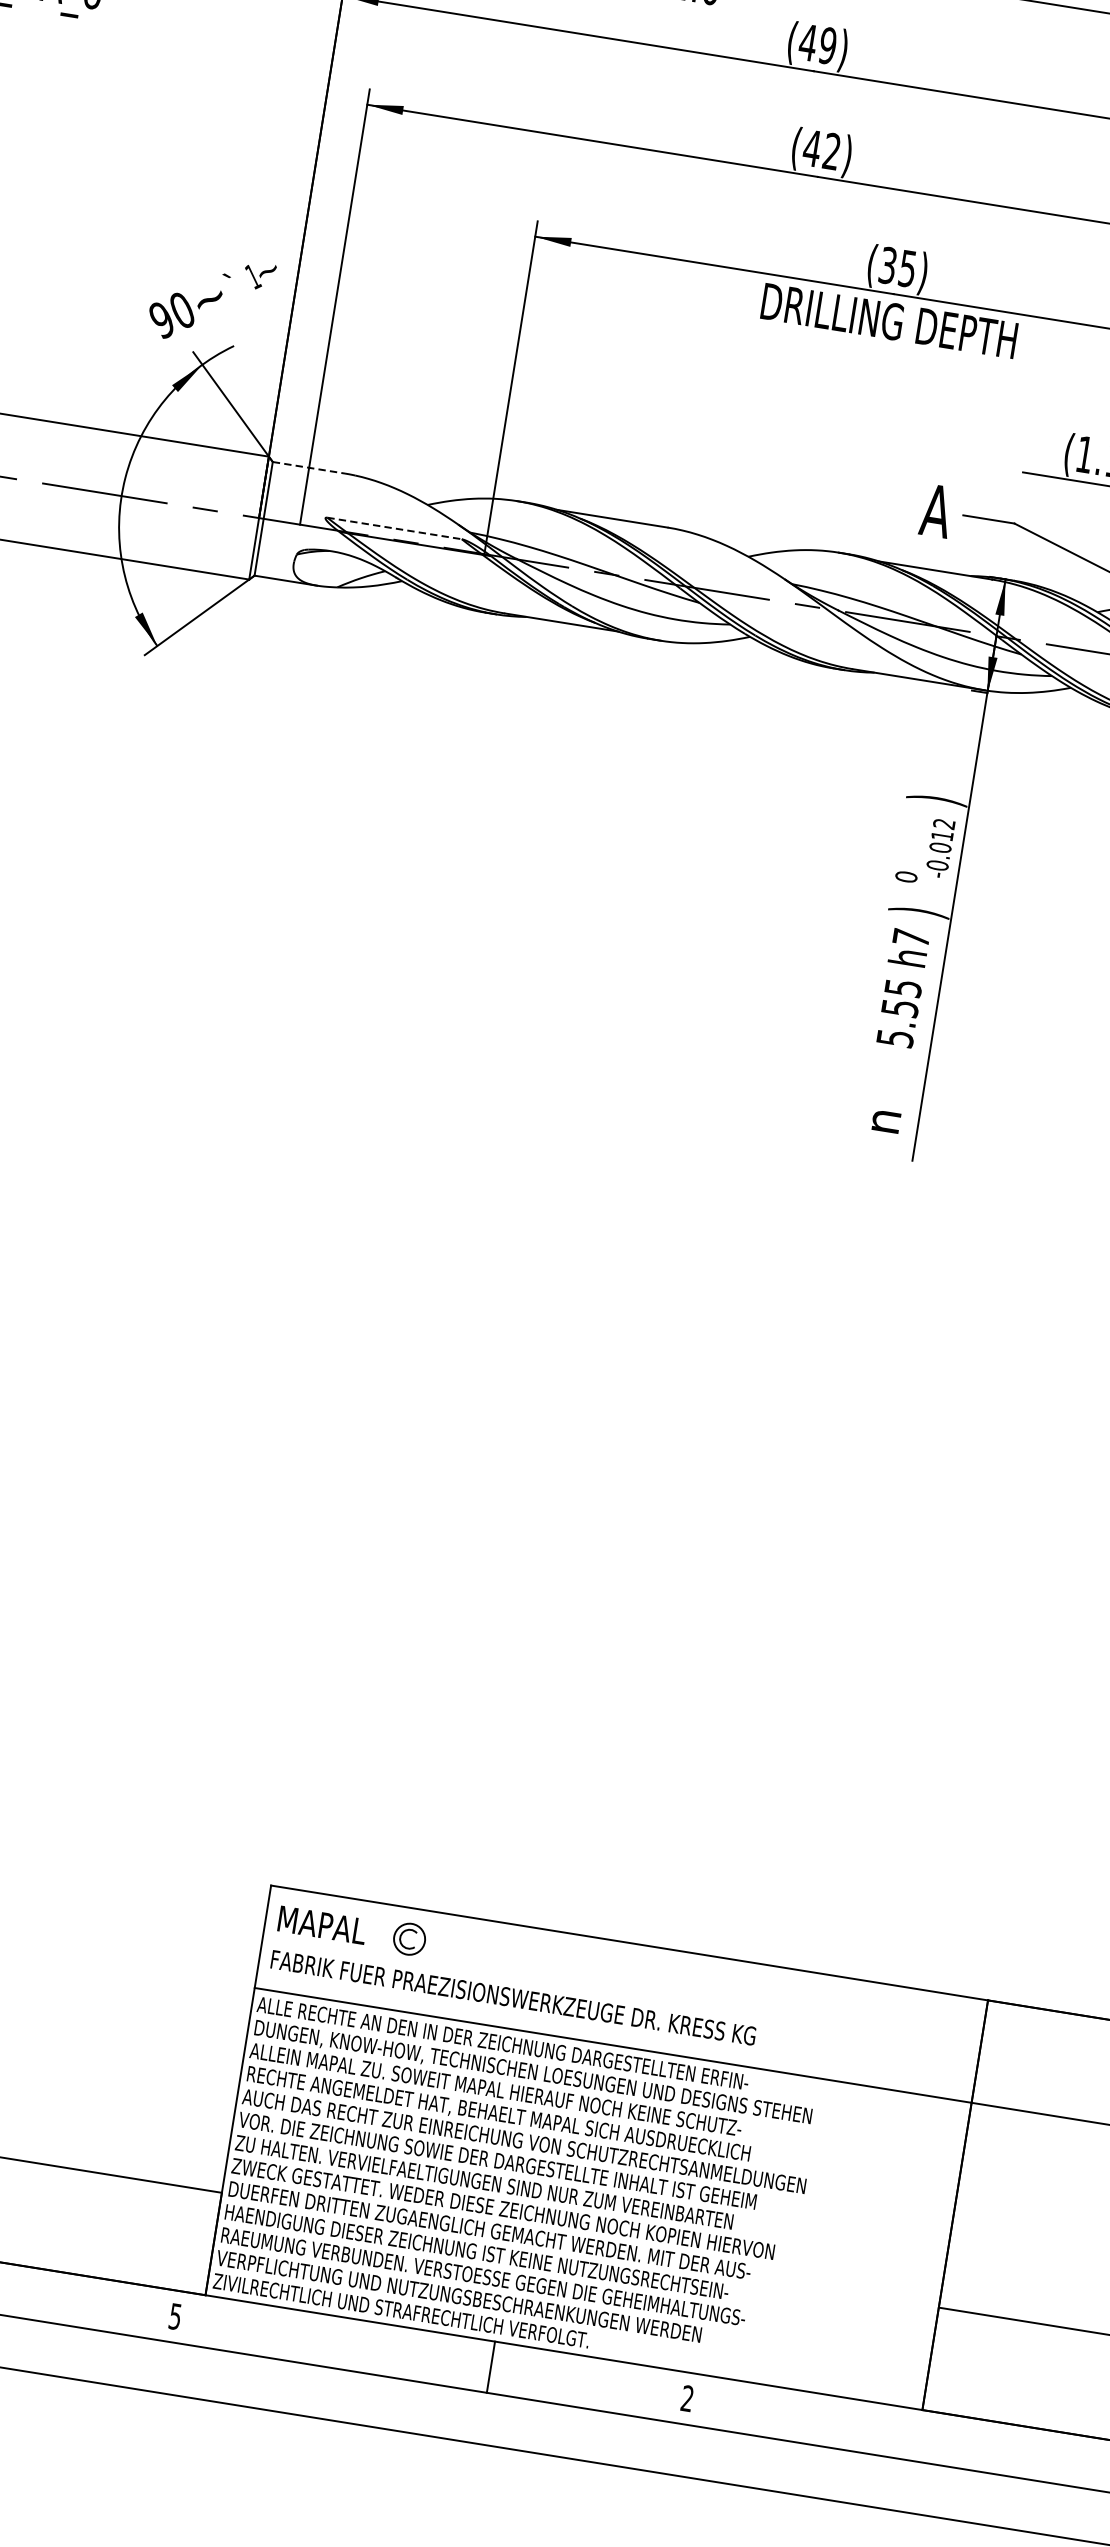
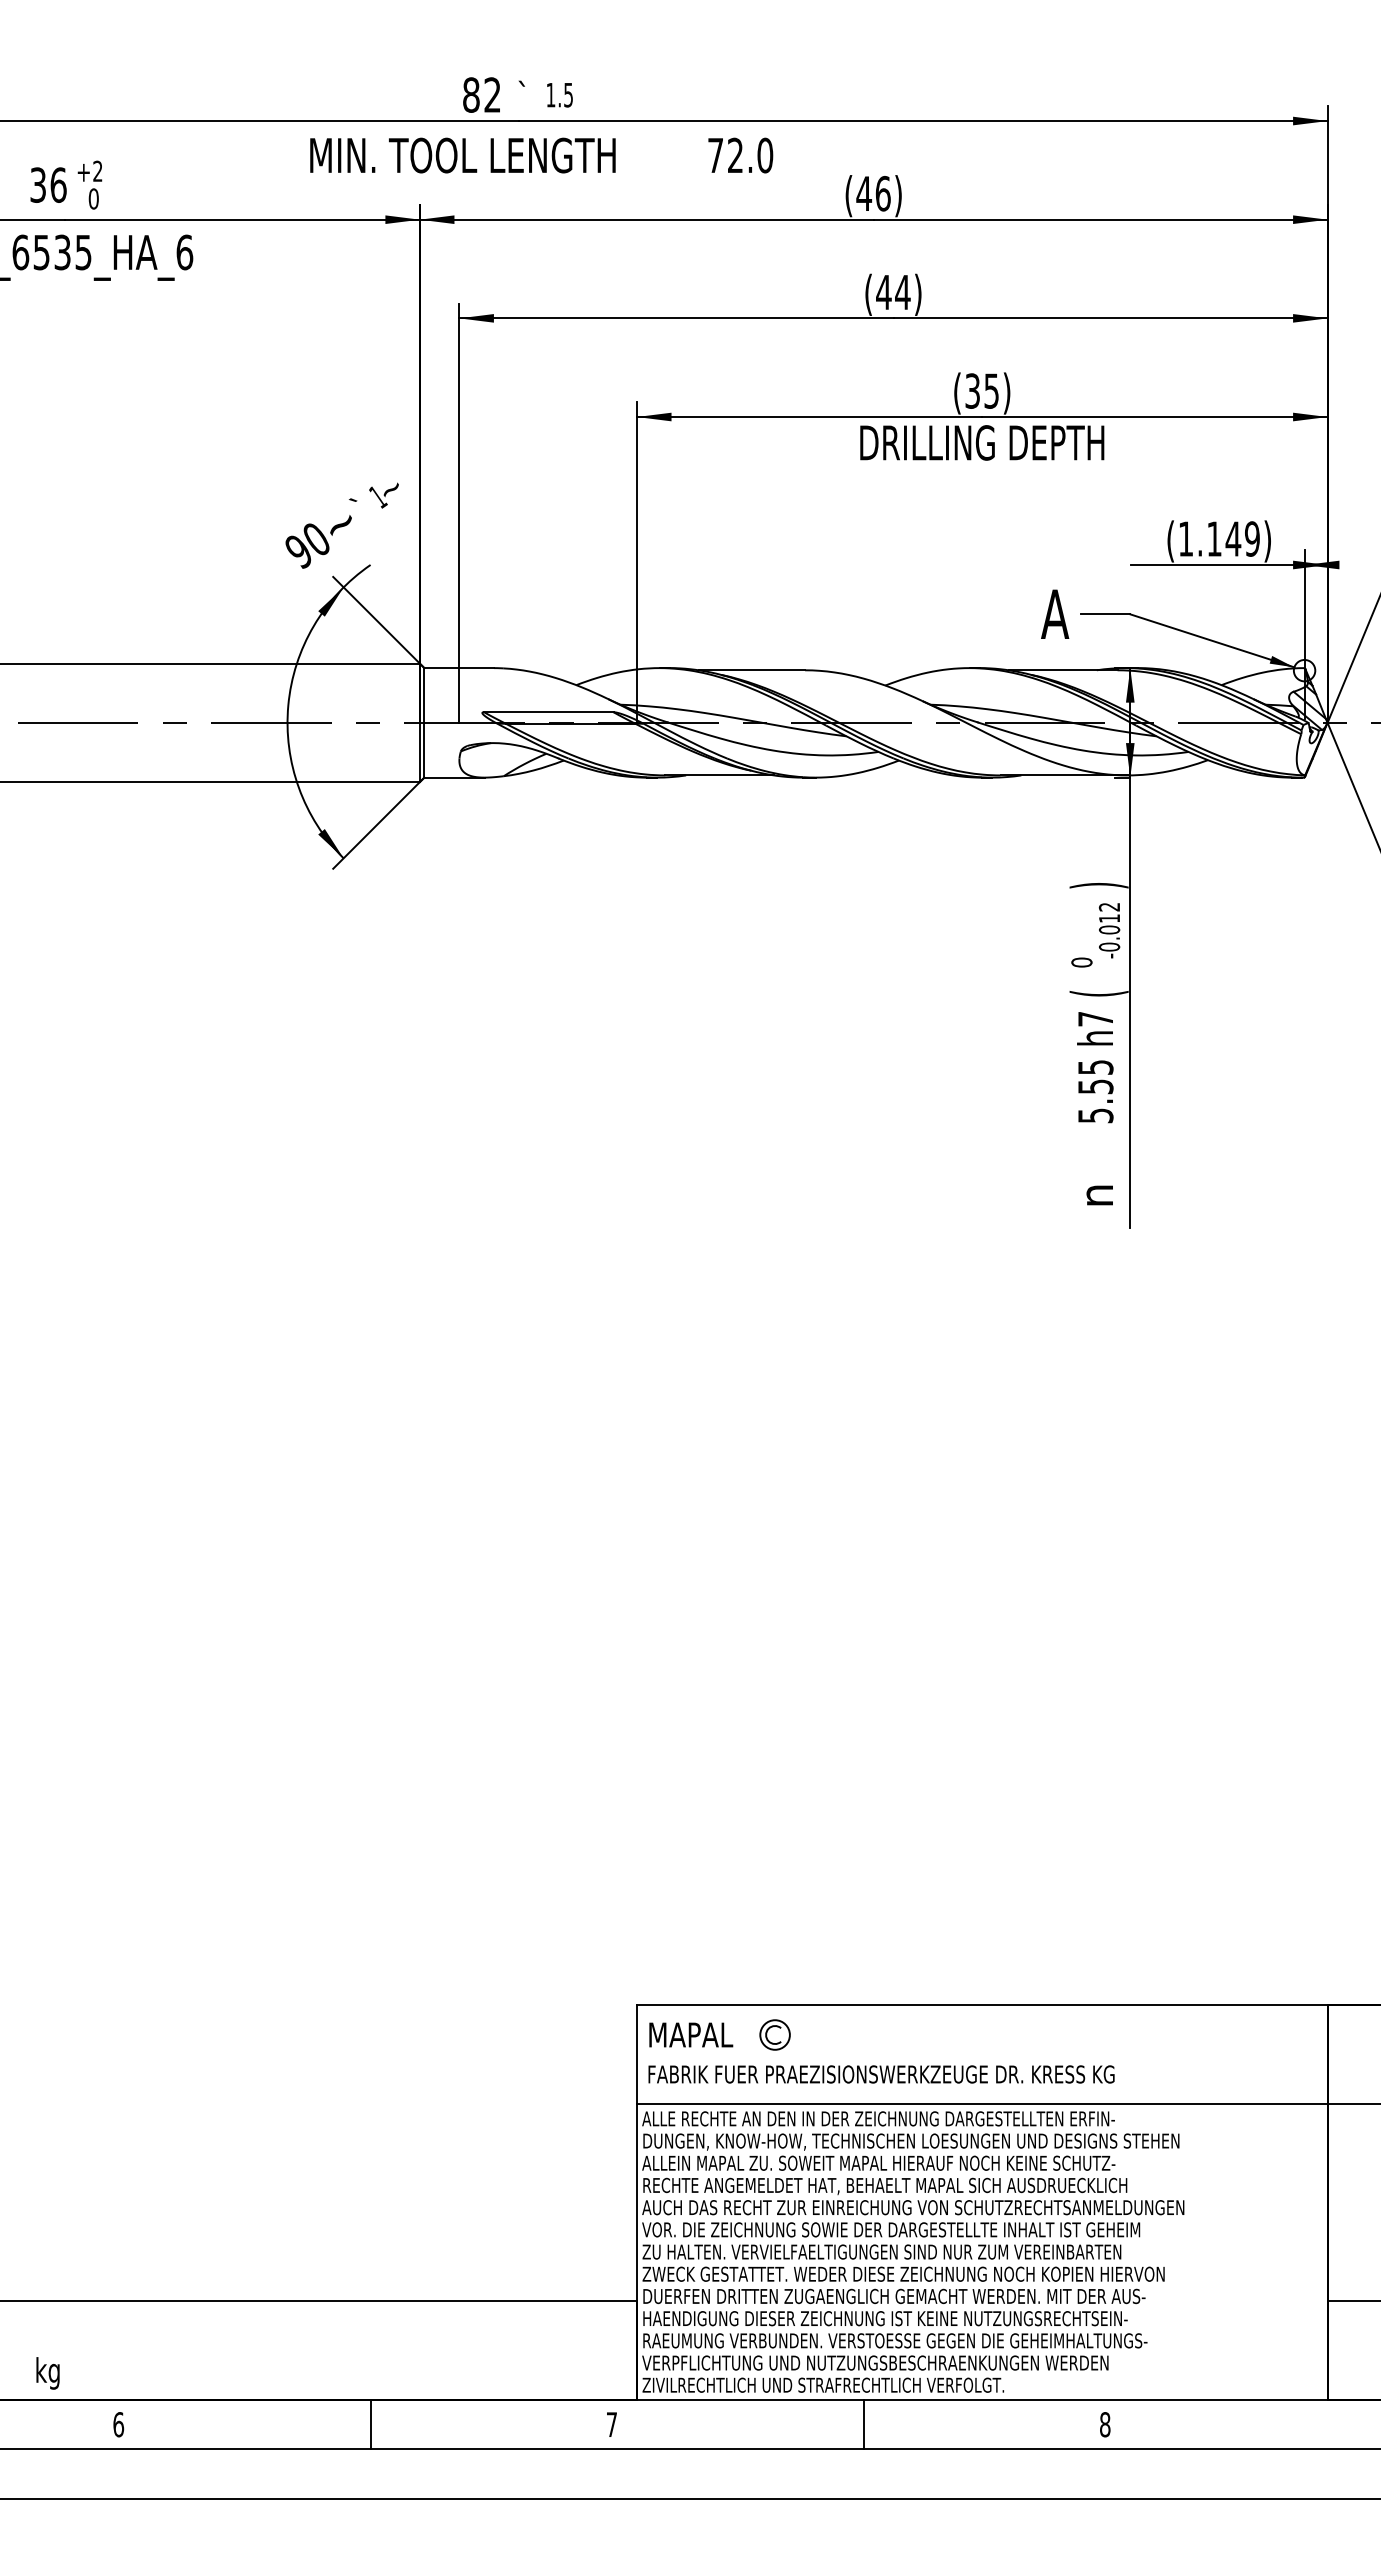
text: (827, 45) -> (882, 193), (49) -> (46)
text: (831, 150) -> (902, 291), (42) -> (44)
line: (309, 468) -> (459, 668), dashed -> solid
line: (394, 528) -> (548, 712), dashed -> solid
text: (918, 911) -> (1098, 993), ) -> (
text: (174, 2316) -> (611, 2424), 5 -> 7
line: (490, 2366) -> (863, 2424), moved
text: (687, 2398) -> (1105, 2424), 2 -> 8

